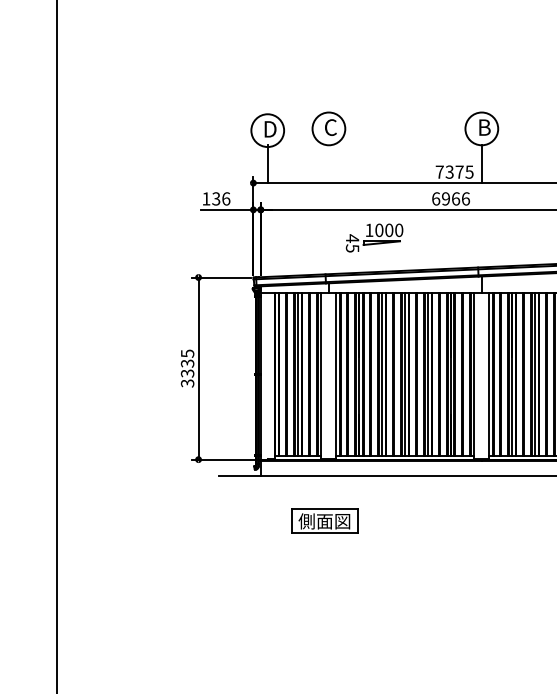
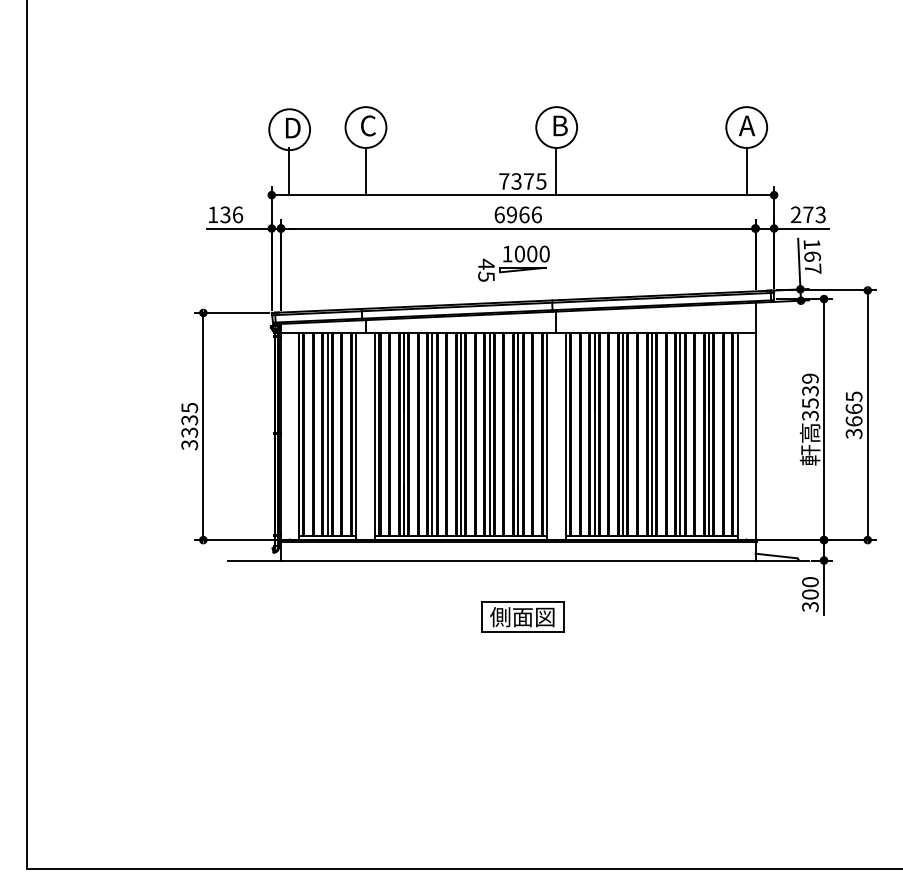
line: (328, 164) -> (365, 171), added
part: (374, 237) -> (513, 263), moved
part: (324, 520) -> (522, 616), moved

